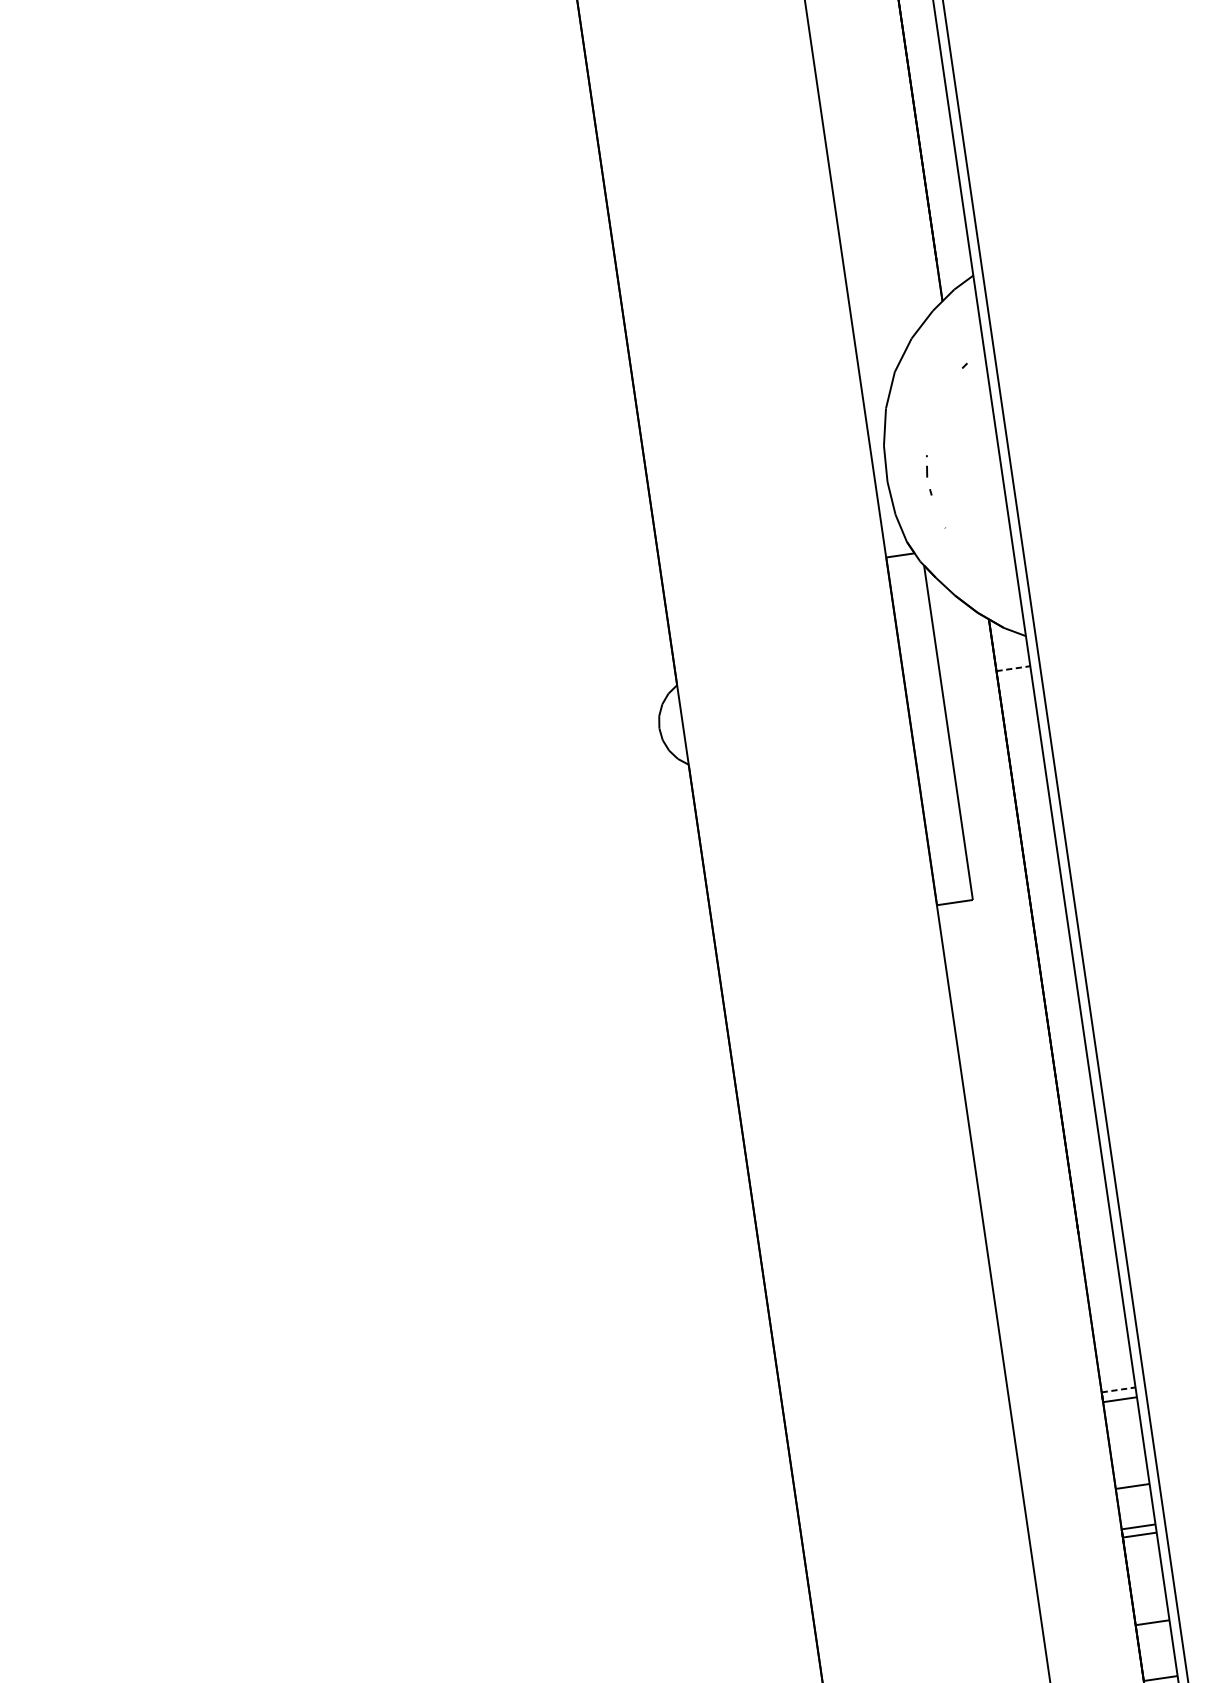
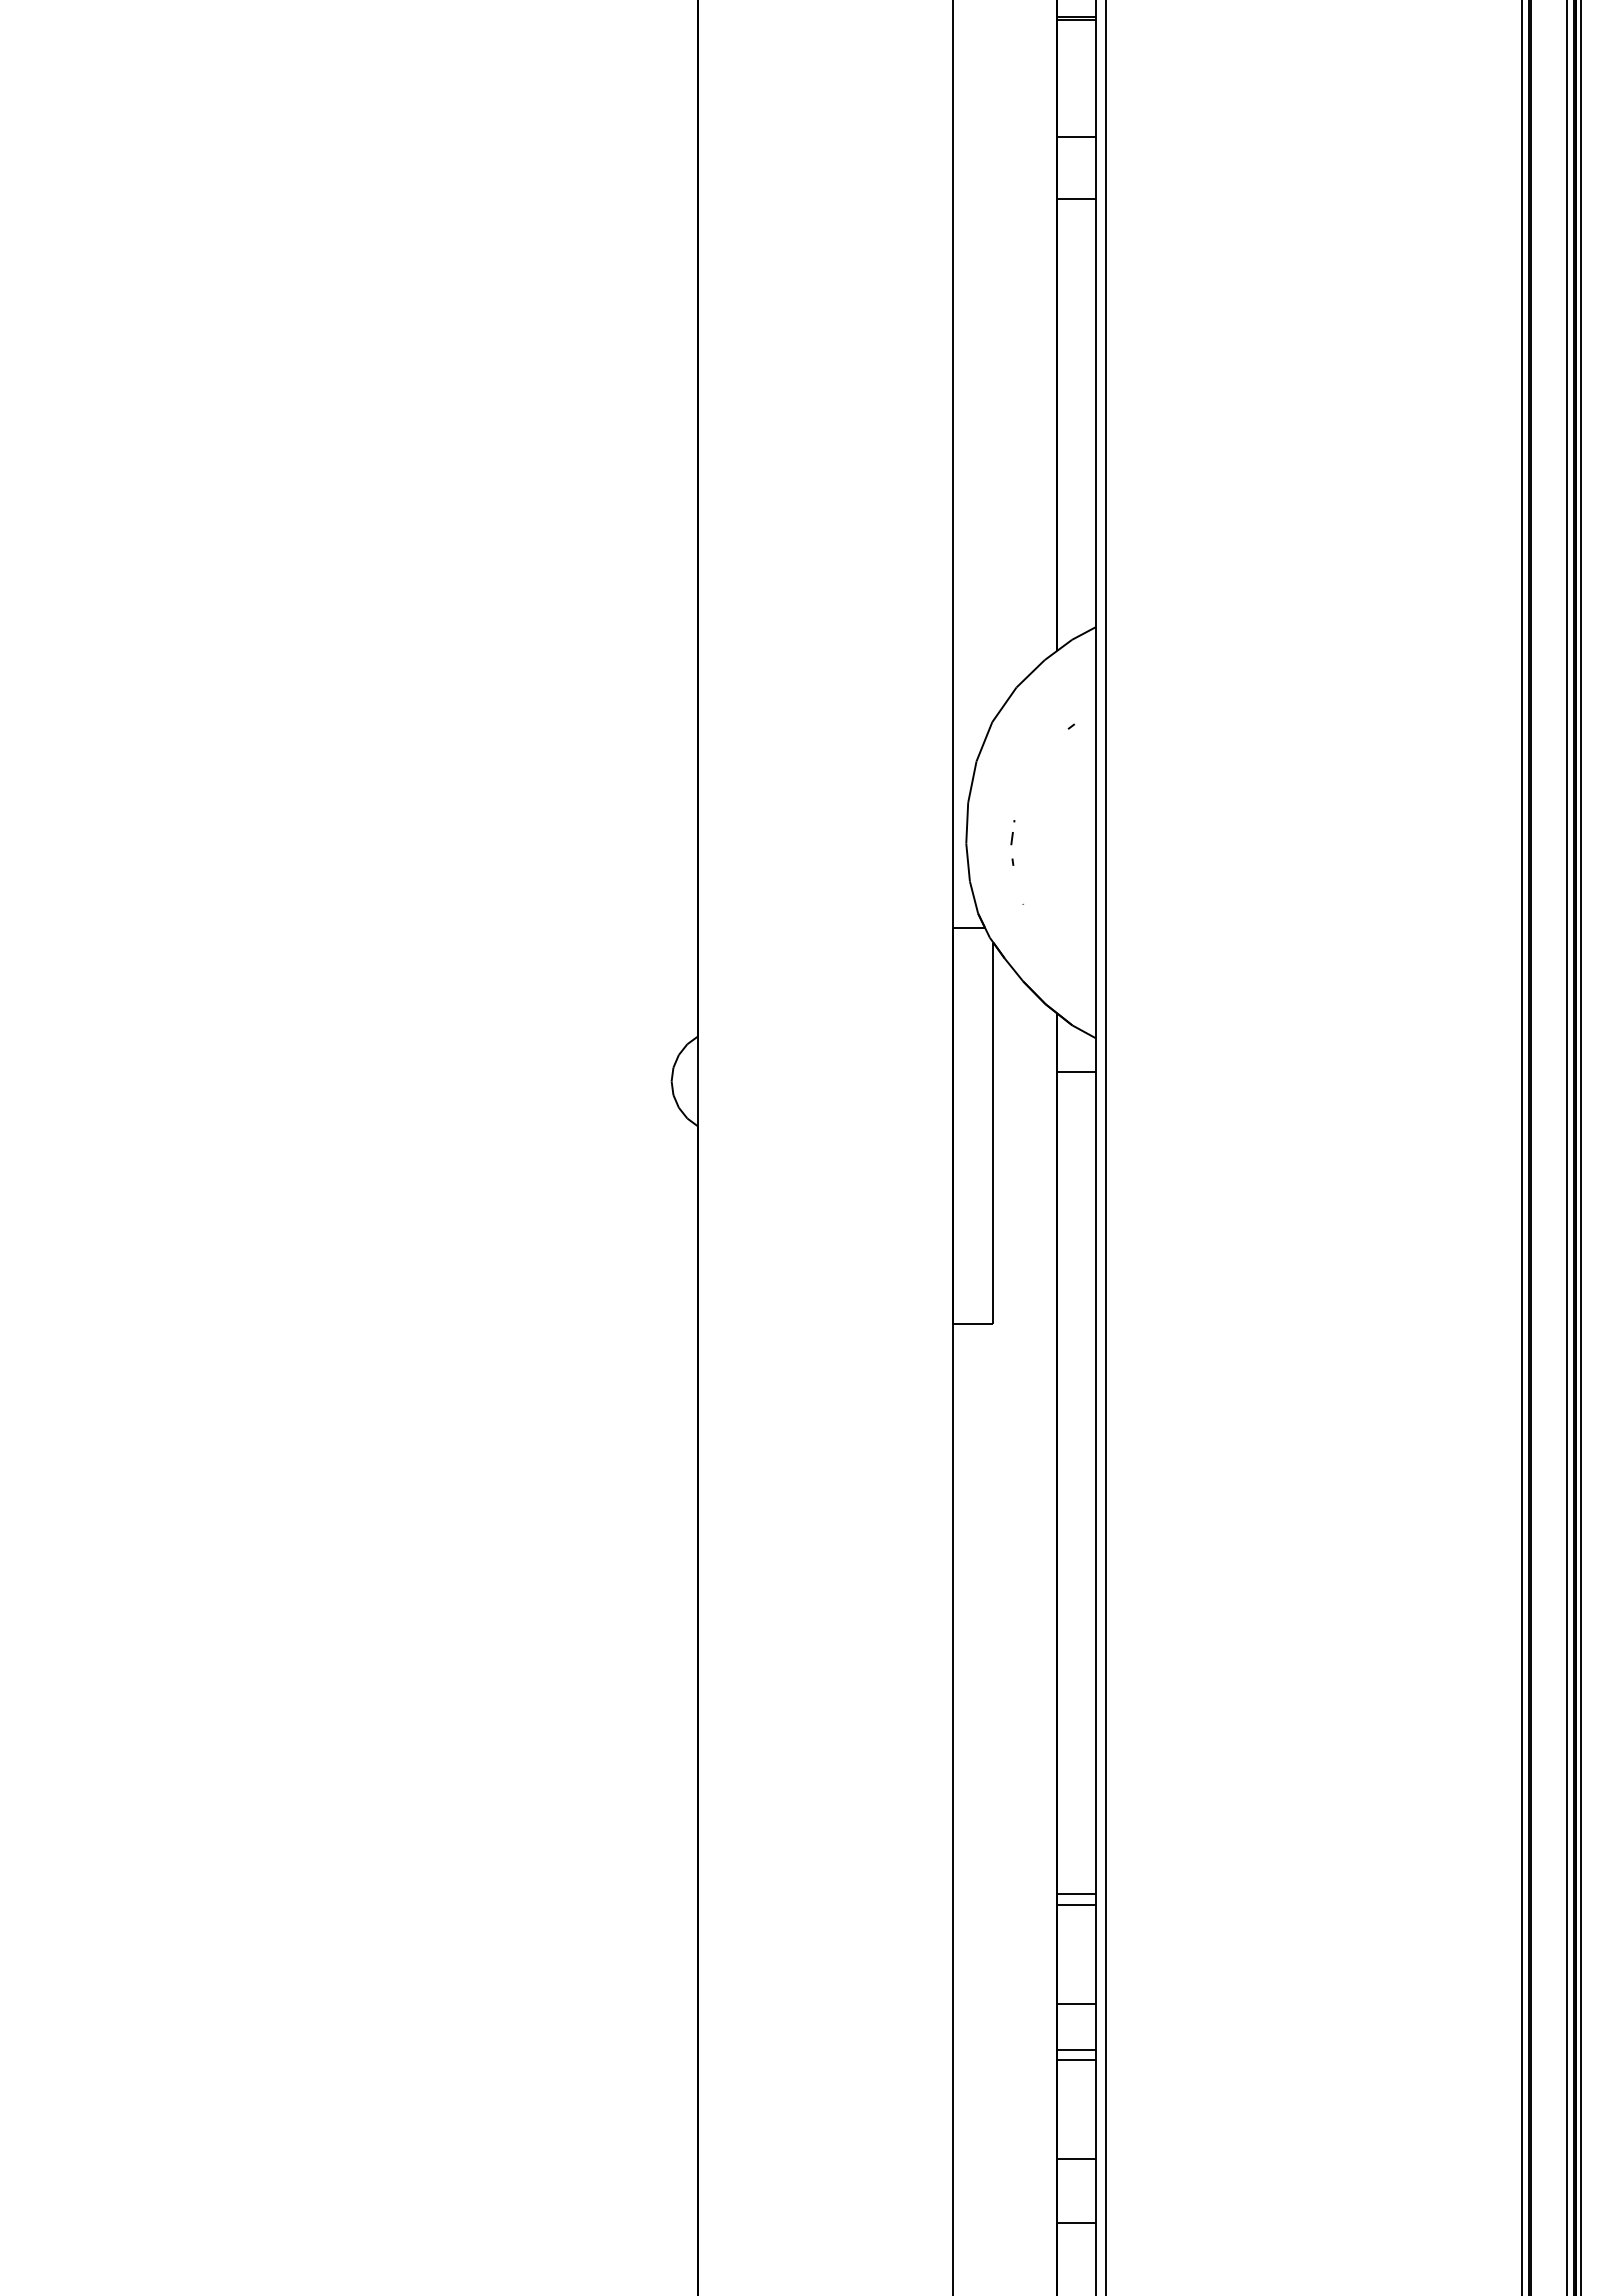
line: (1013, 668) -> (1076, 1072), dashed -> solid
line: (1118, 1390) -> (1076, 1894), dashed -> solid

